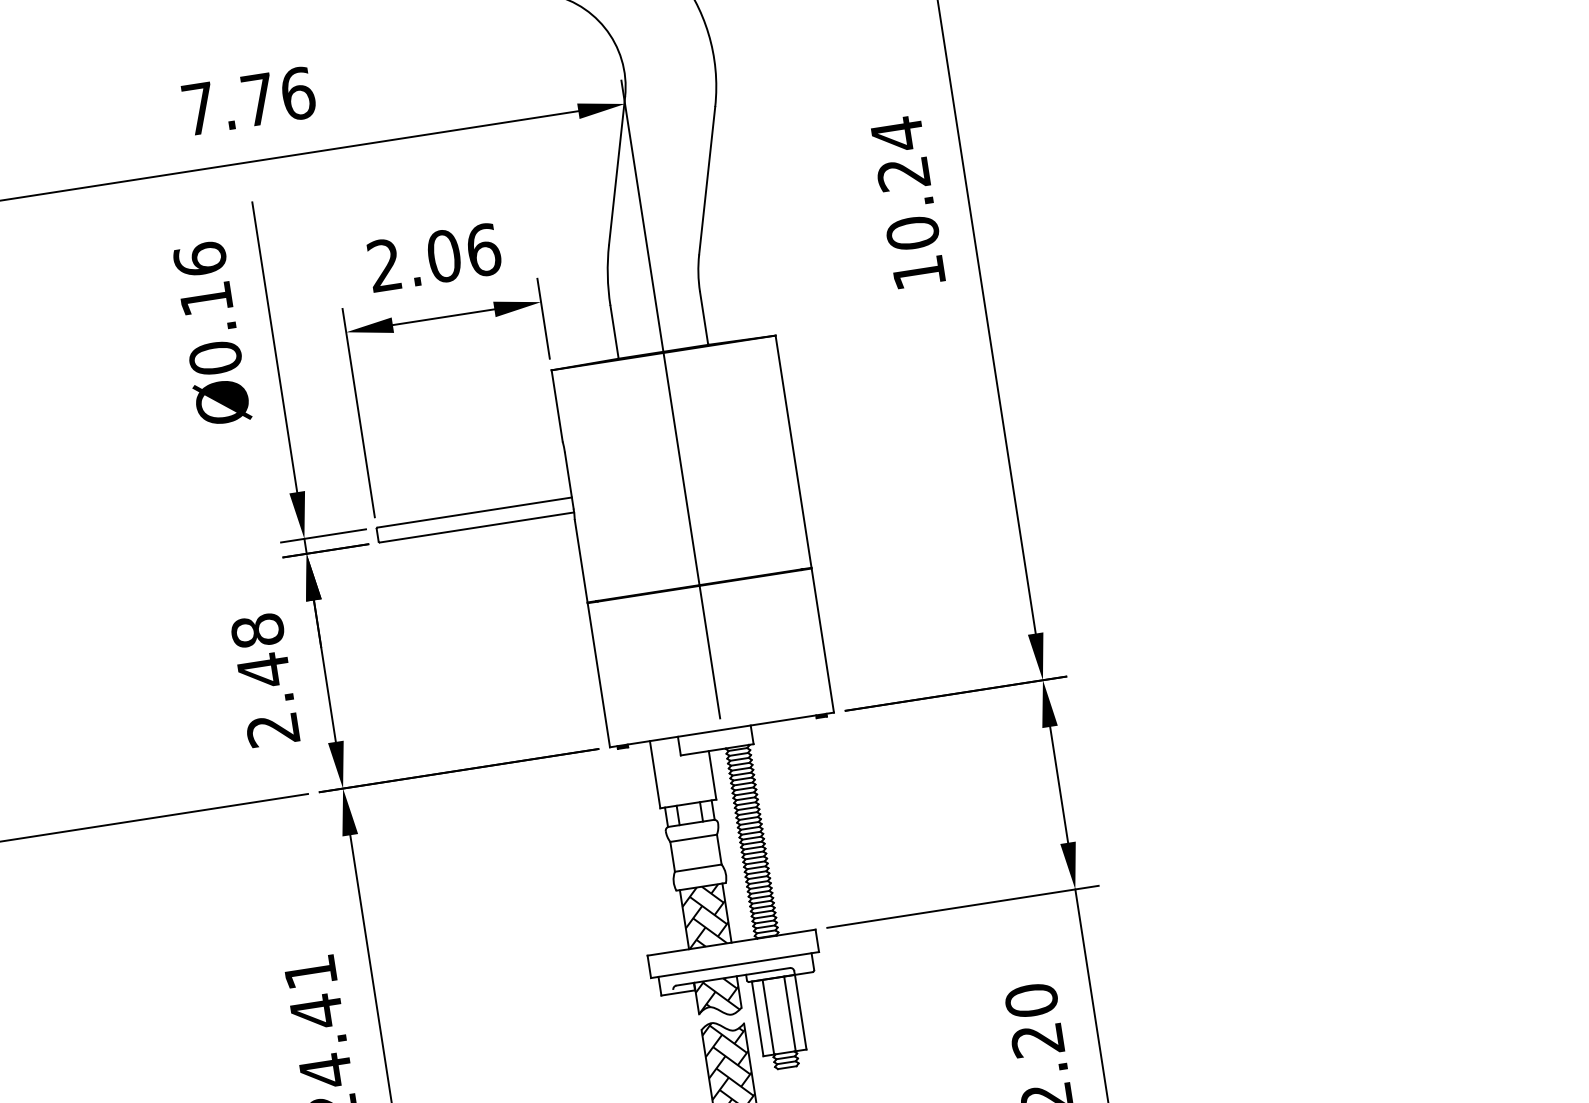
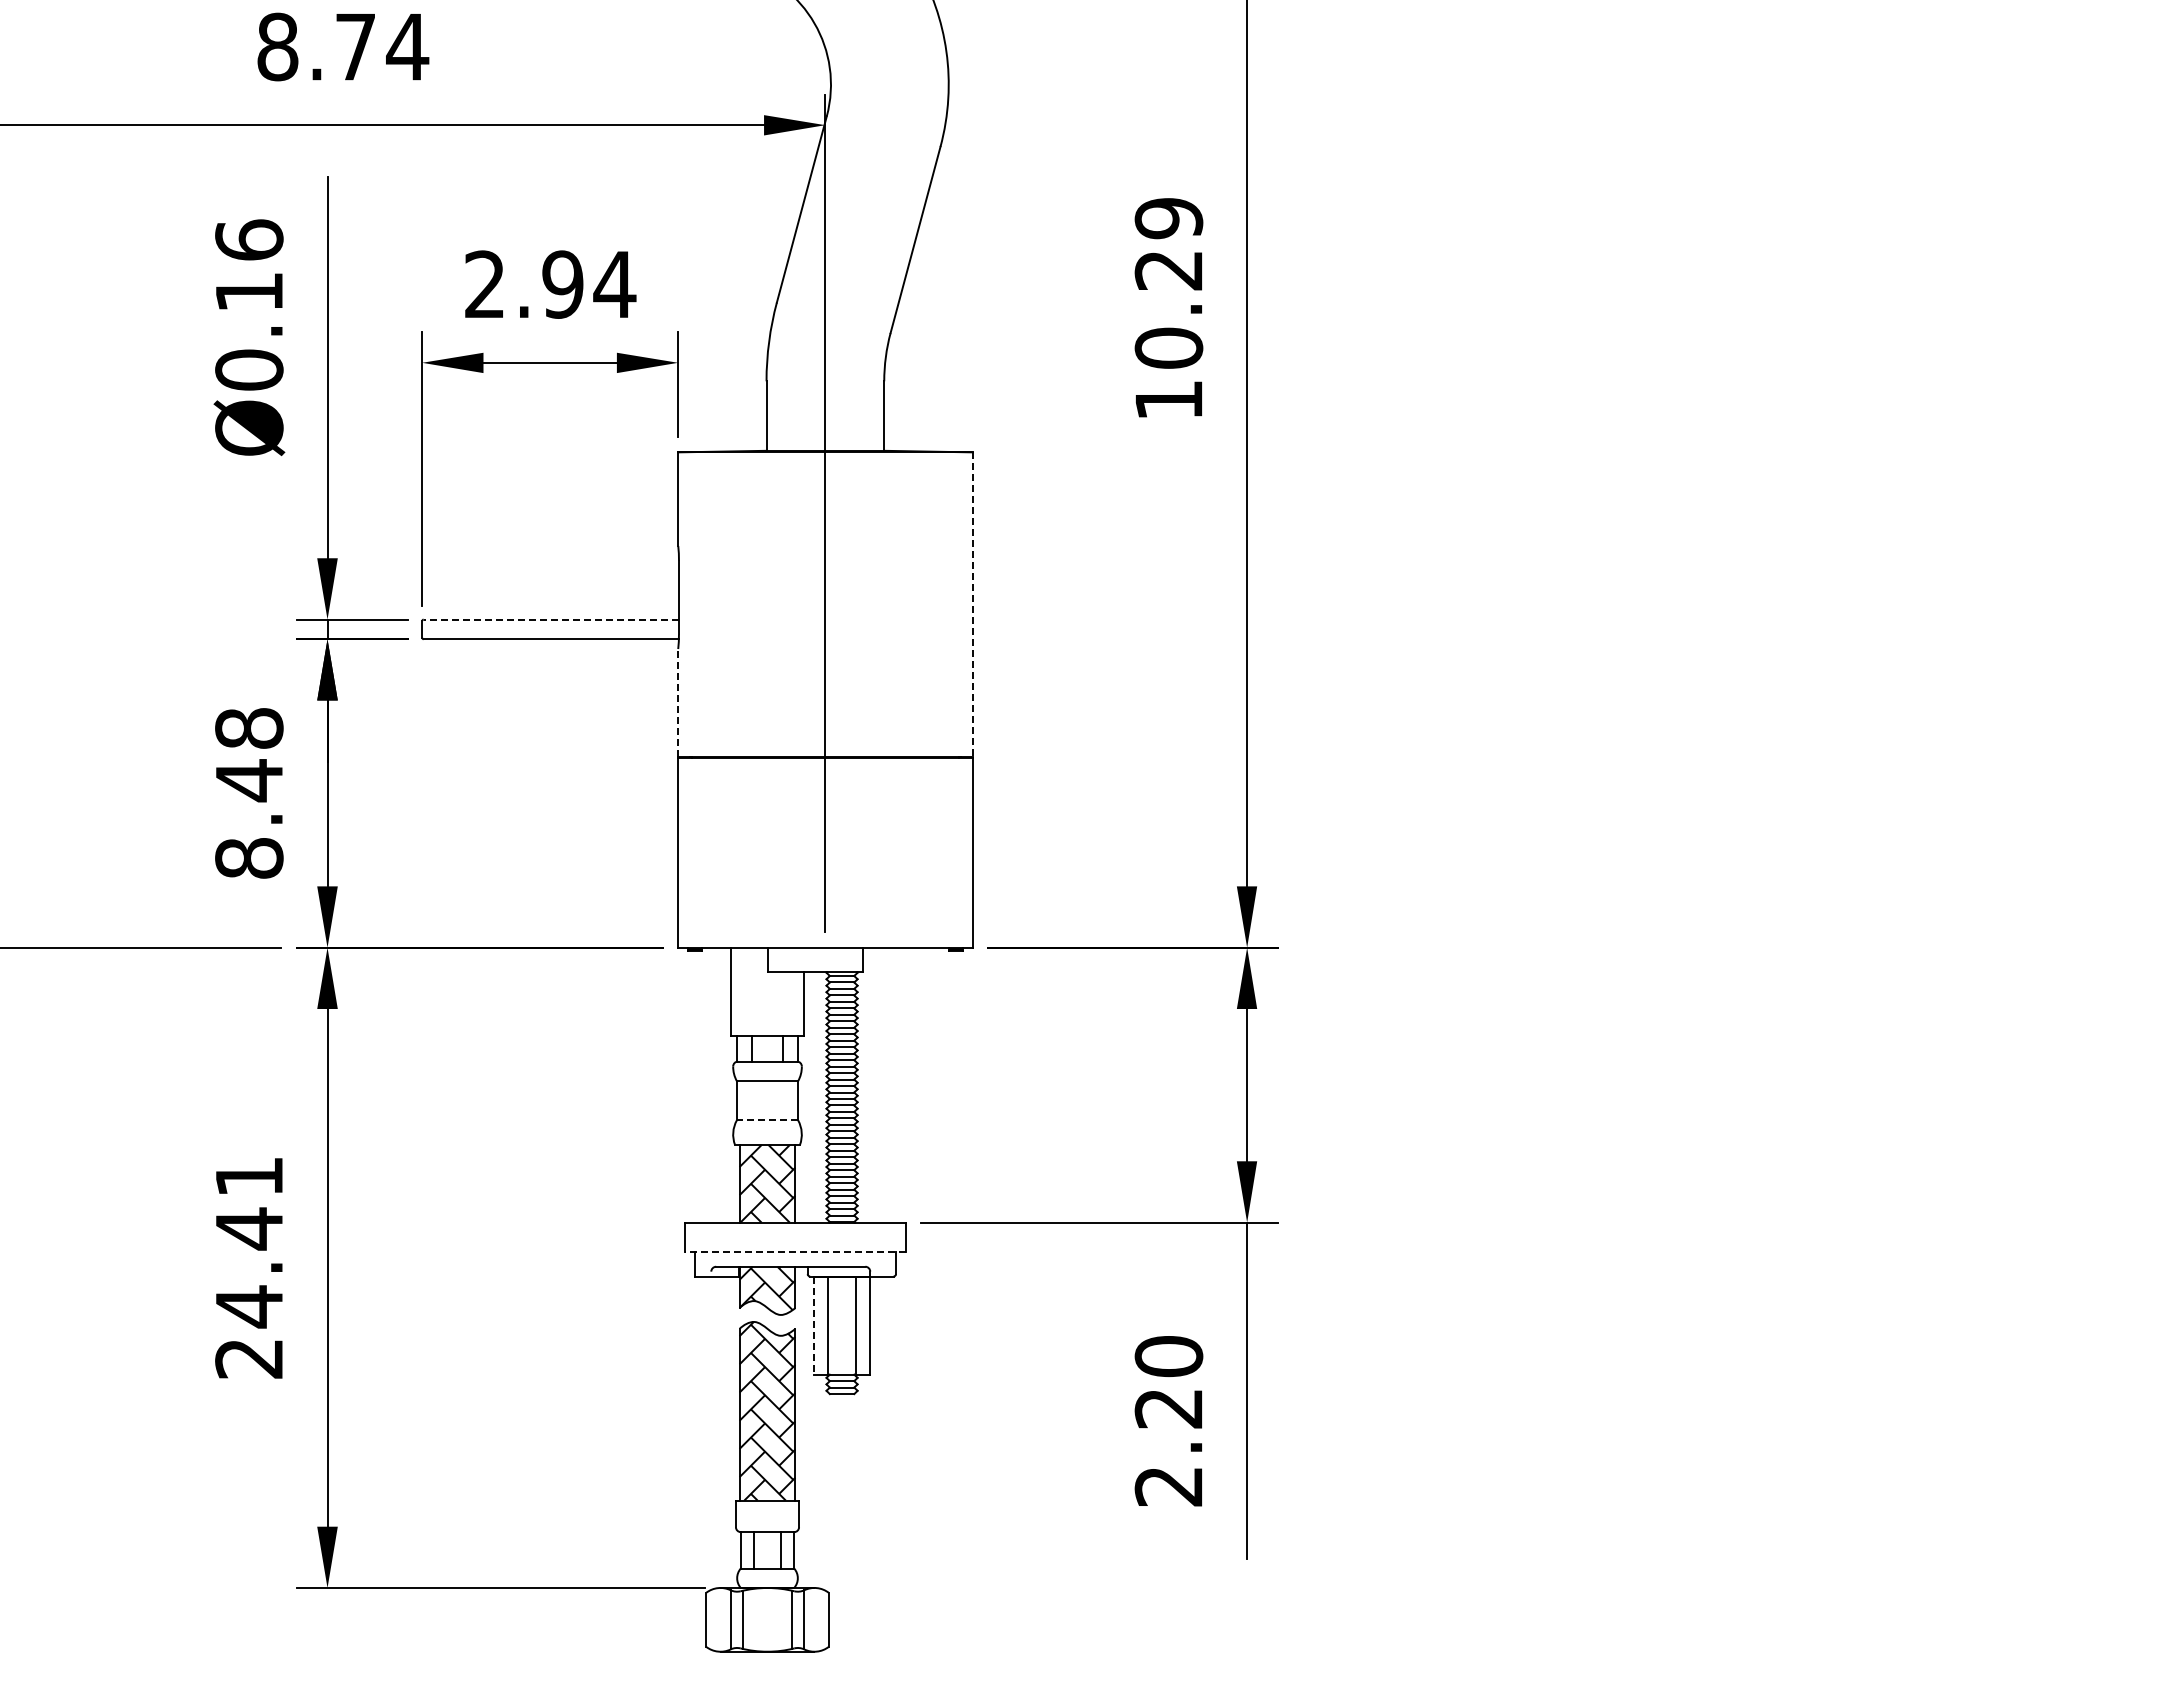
text: (249, 100) -> (343, 46), 7.76 -> 8.74
text: (897, 134) -> (1168, 218), 10.24 -> 10.29
text: (464, 253) -> (589, 284), 2.06 -> 2.94
line: (793, 451) -> (972, 604), solid -> dashed
line: (474, 512) -> (551, 619), solid -> dashed
line: (581, 560) -> (678, 702), solid -> dashed
text: (273, 729) -> (249, 858), 2.48 -> 8.48
line: (698, 868) -> (767, 1120), solid -> dashed
line: (734, 965) -> (794, 1252), solid -> dashed
line: (757, 1019) -> (813, 1326), solid -> dashed

